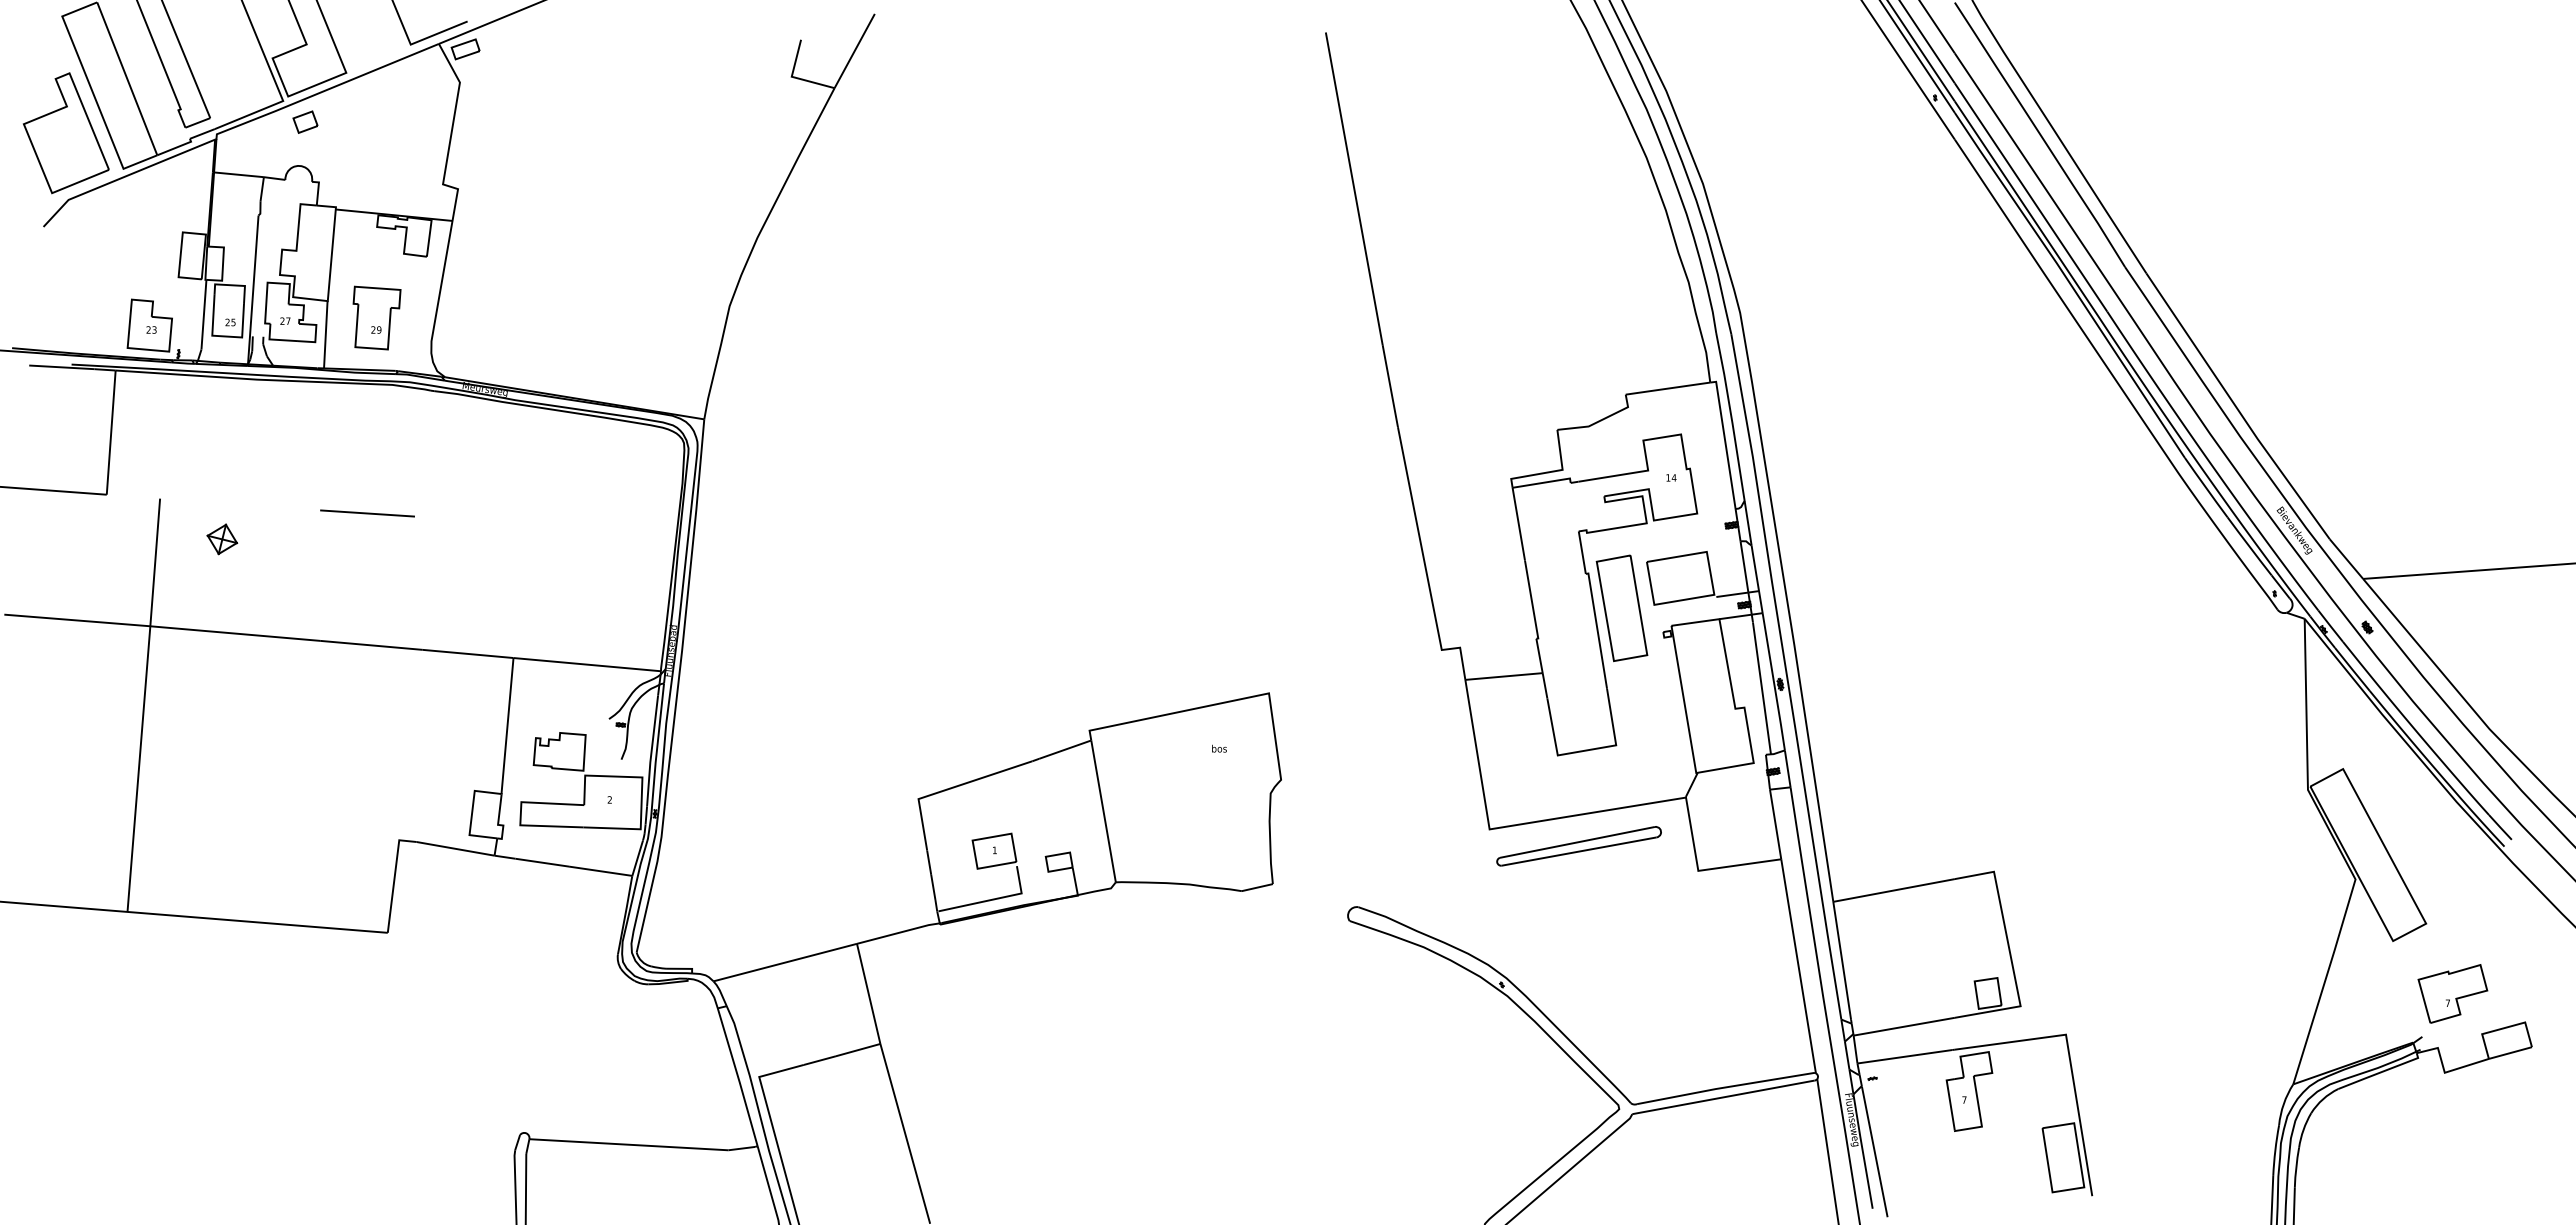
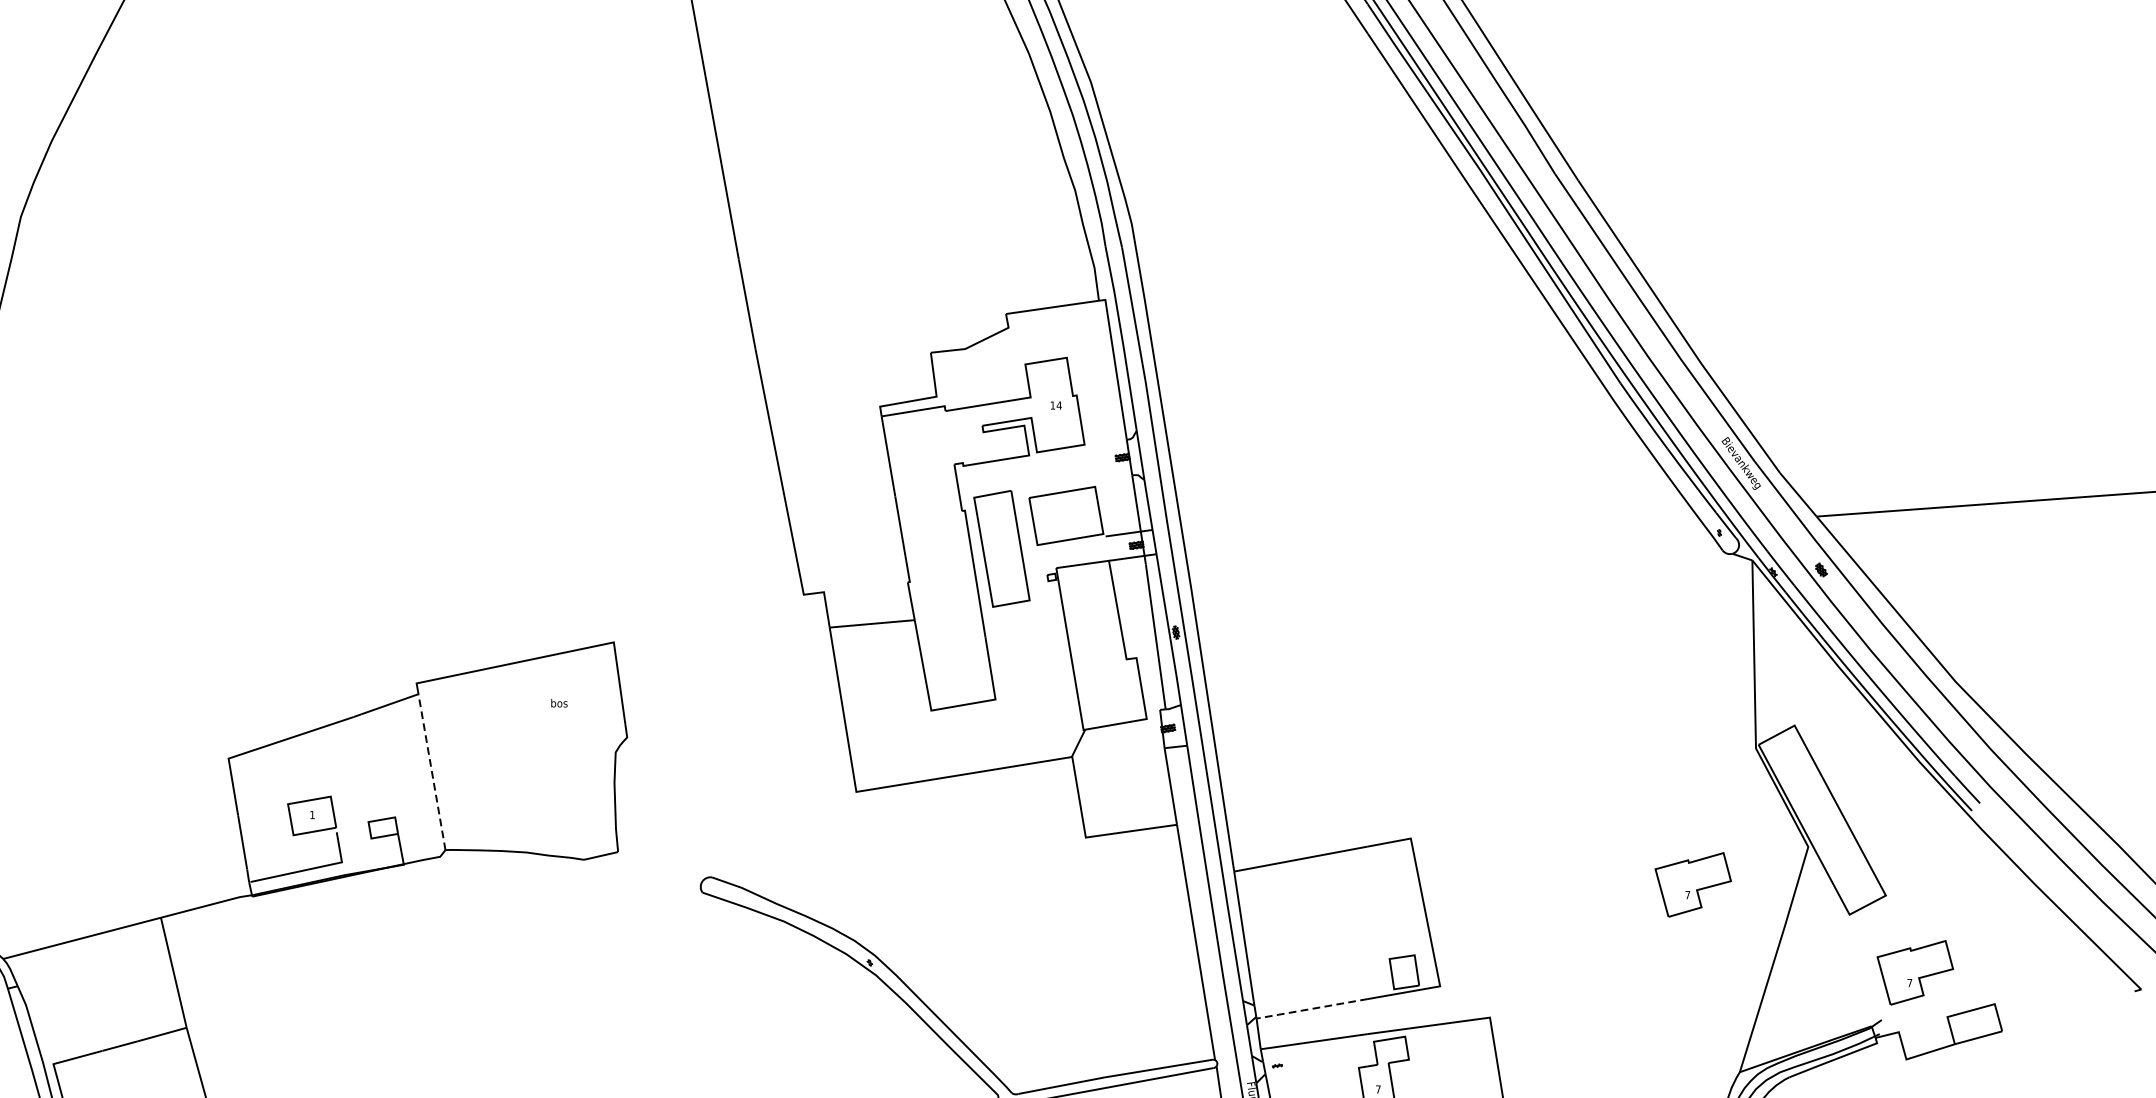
line: (1103, 811) -> (431, 772), solid -> dashed
part: (1578, 846) -> (954, 810), removed
part: (2250, 913) -> (1692, 884), added
line: (1903, 1026) -> (1311, 1008), solid -> dashed

